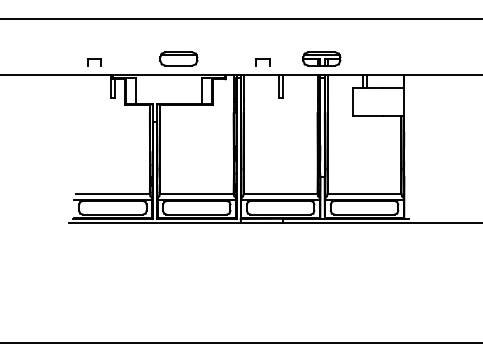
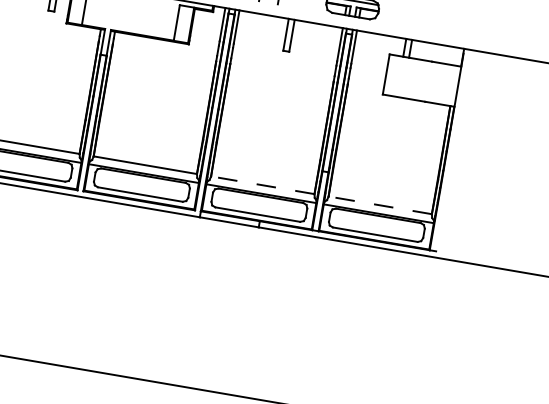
line: (280, 193) -> (262, 185), solid -> dashed
line: (364, 193) -> (380, 205), solid -> dashed

